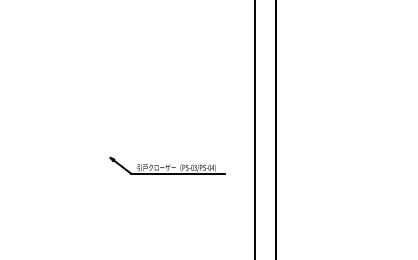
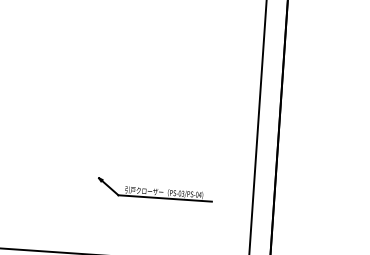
part: (167, 165) -> (155, 189), moved

